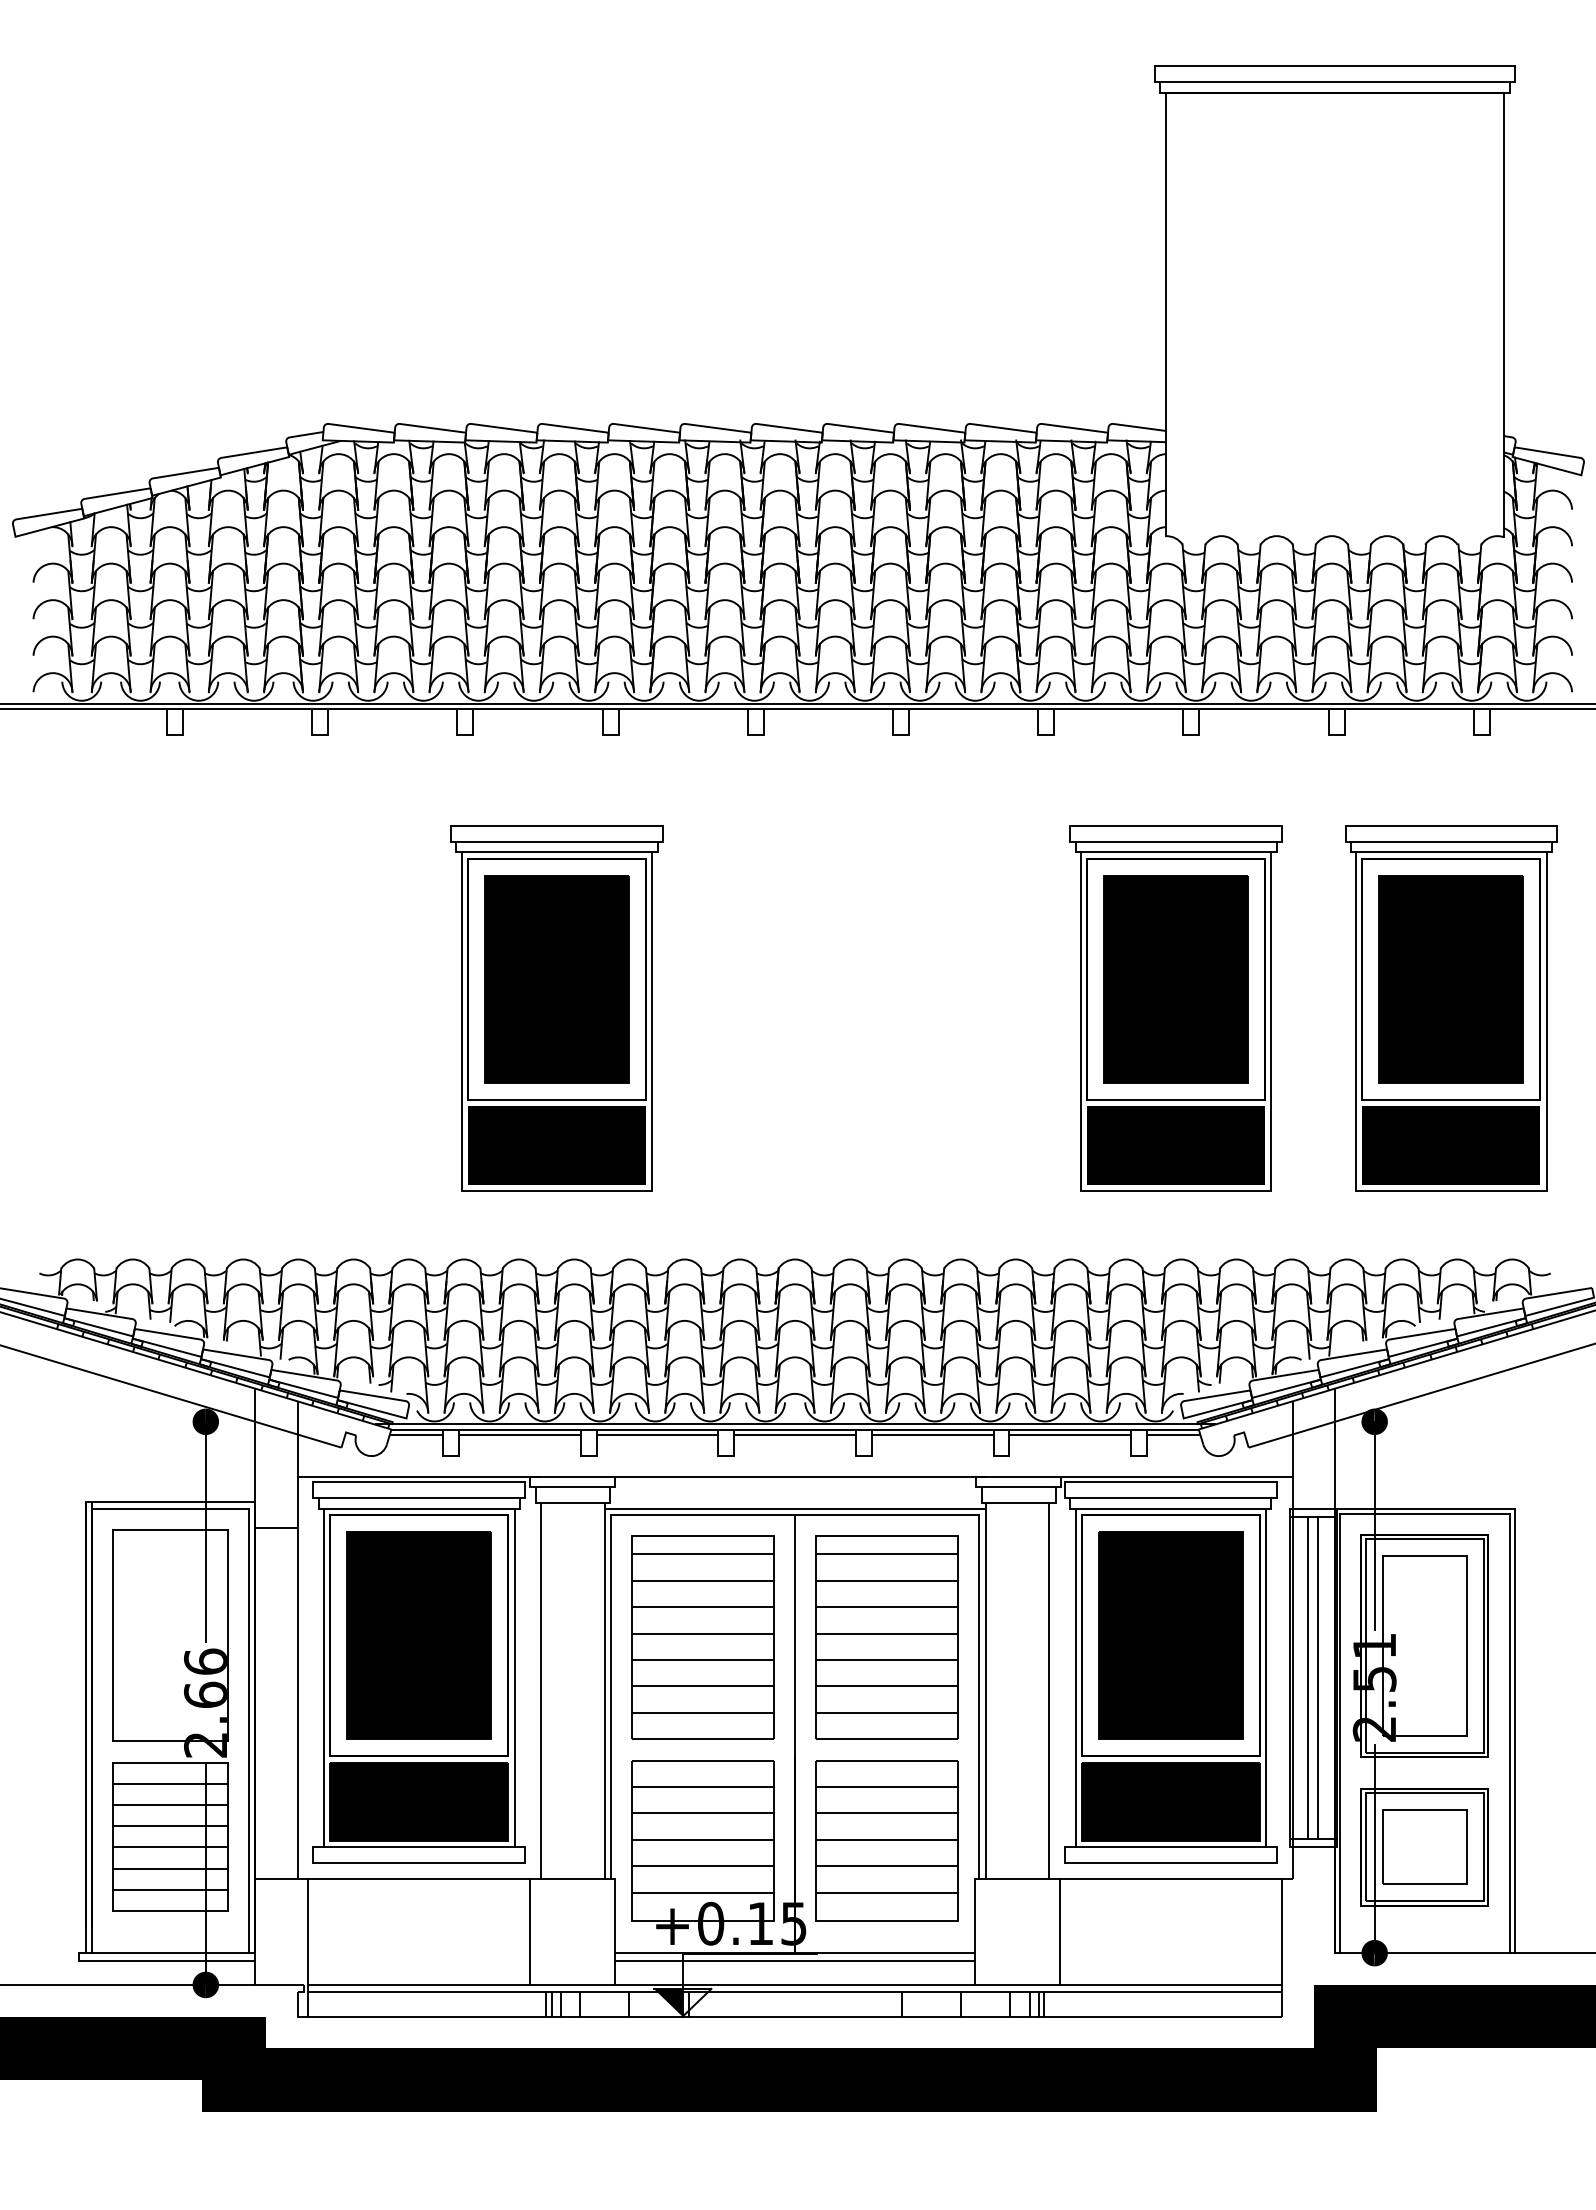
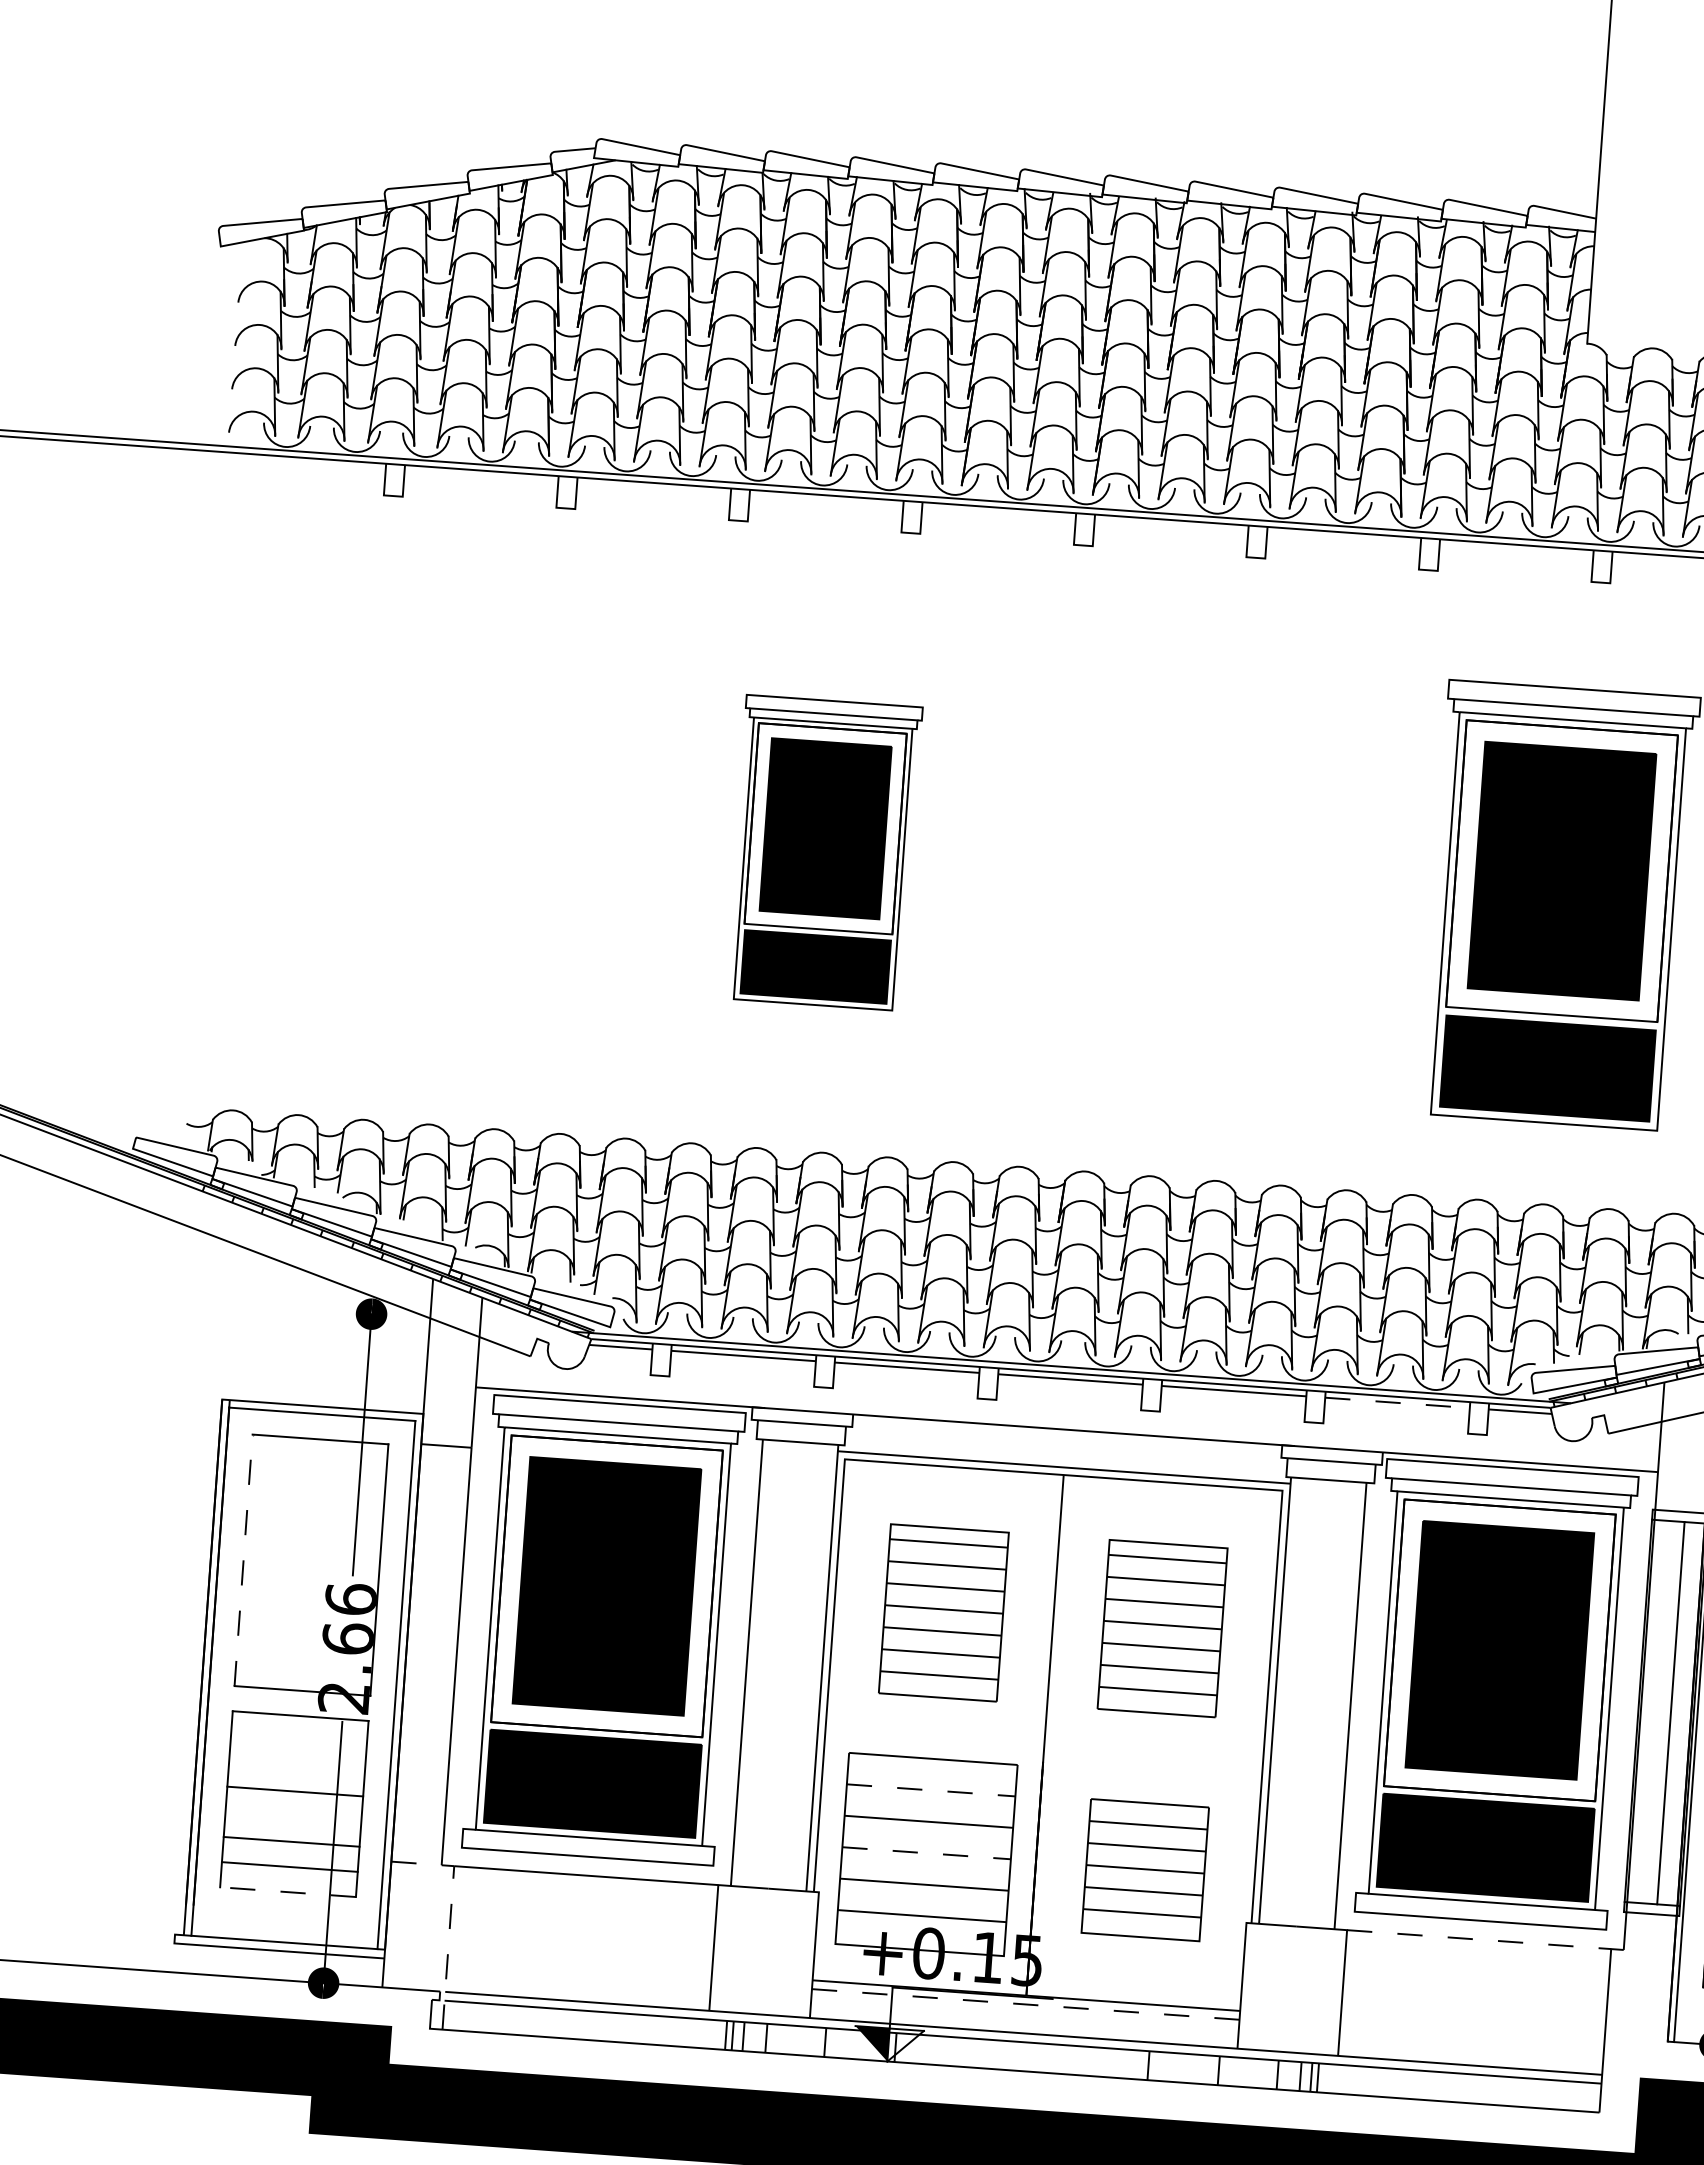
part: (556, 1008) -> (823, 852), size x0.7
line: (1070, 1434) -> (1397, 1402), solid -> dashed
line: (113, 1635) -> (243, 1560), solid -> dashed
part: (702, 1637) -> (943, 1612), size x0.7
part: (886, 1637) -> (1161, 1628), size x0.7
line: (1308, 1677) -> (1659, 1711), removed
line: (170, 1783) -> (298, 1740), removed
line: (703, 1786) -> (931, 1789), solid -> dashed
line: (170, 1804) -> (297, 1765), removed
line: (703, 1839) -> (927, 1852), solid -> dashed
part: (886, 1840) -> (1144, 1869), size x0.7
line: (170, 1847) -> (293, 1816), removed
line: (1171, 1879) -> (1479, 1940), solid -> dashed
line: (170, 1910) -> (287, 1891), solid -> dashed
line: (308, 1920) -> (451, 1915), solid -> dashed
line: (795, 1960) -> (1026, 2004), solid -> dashed

